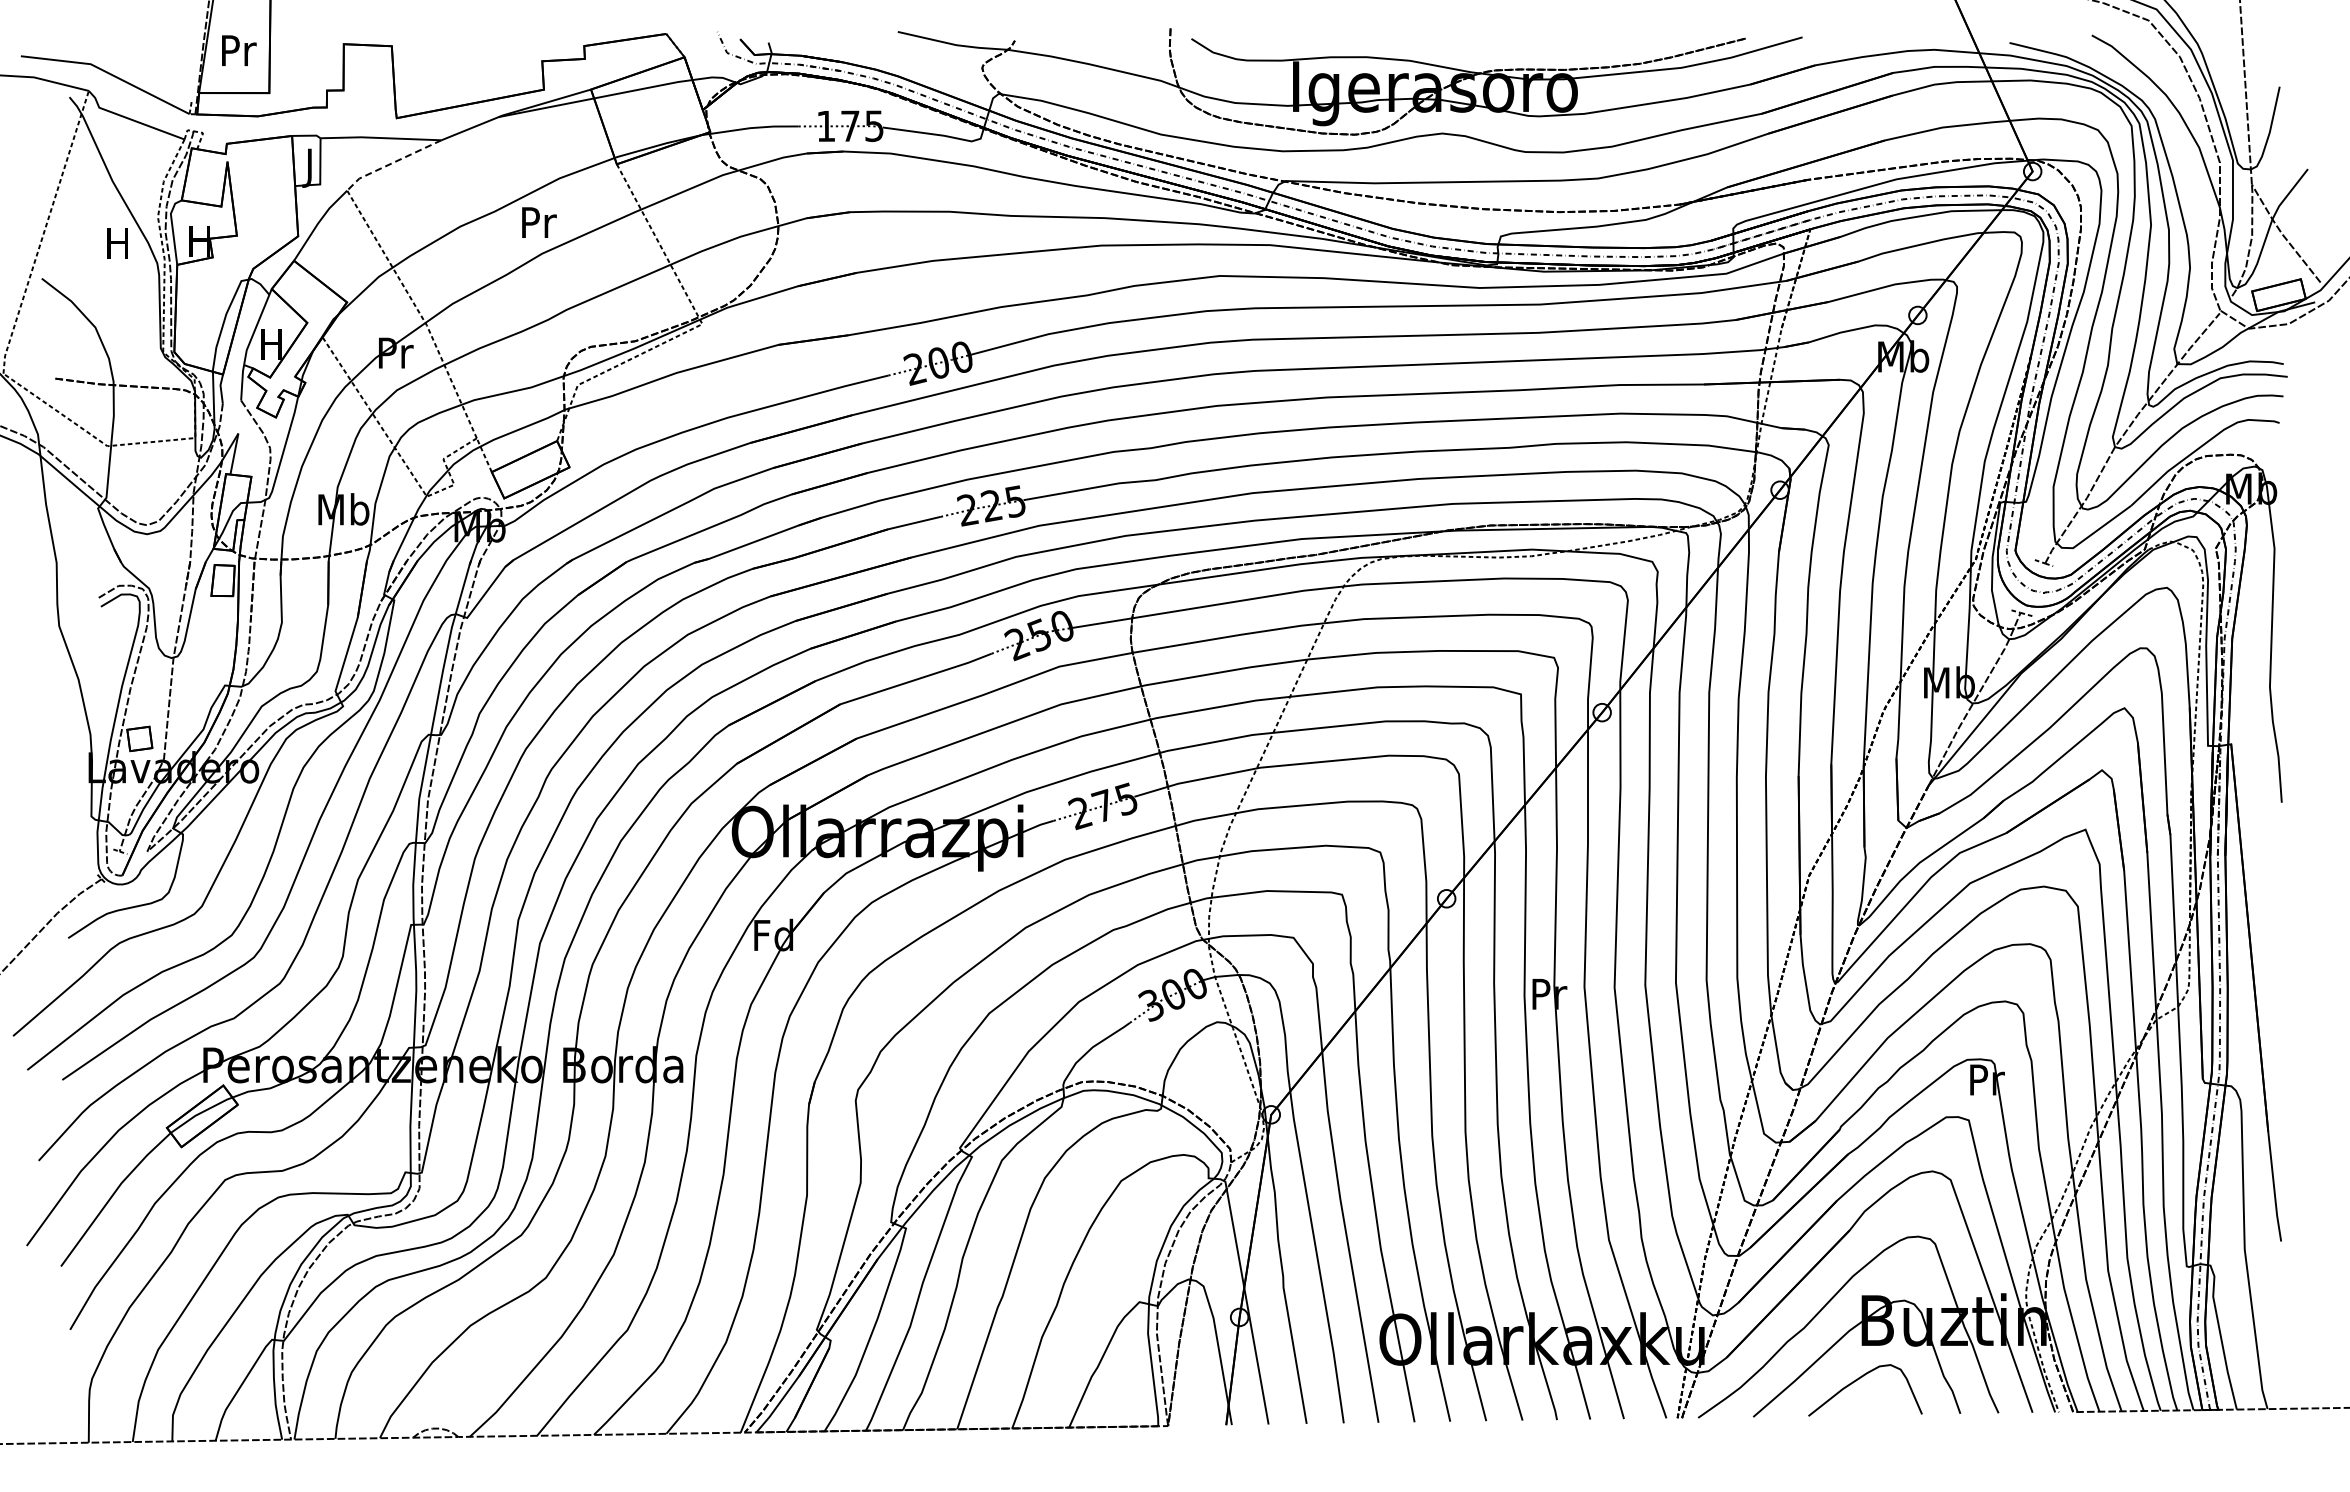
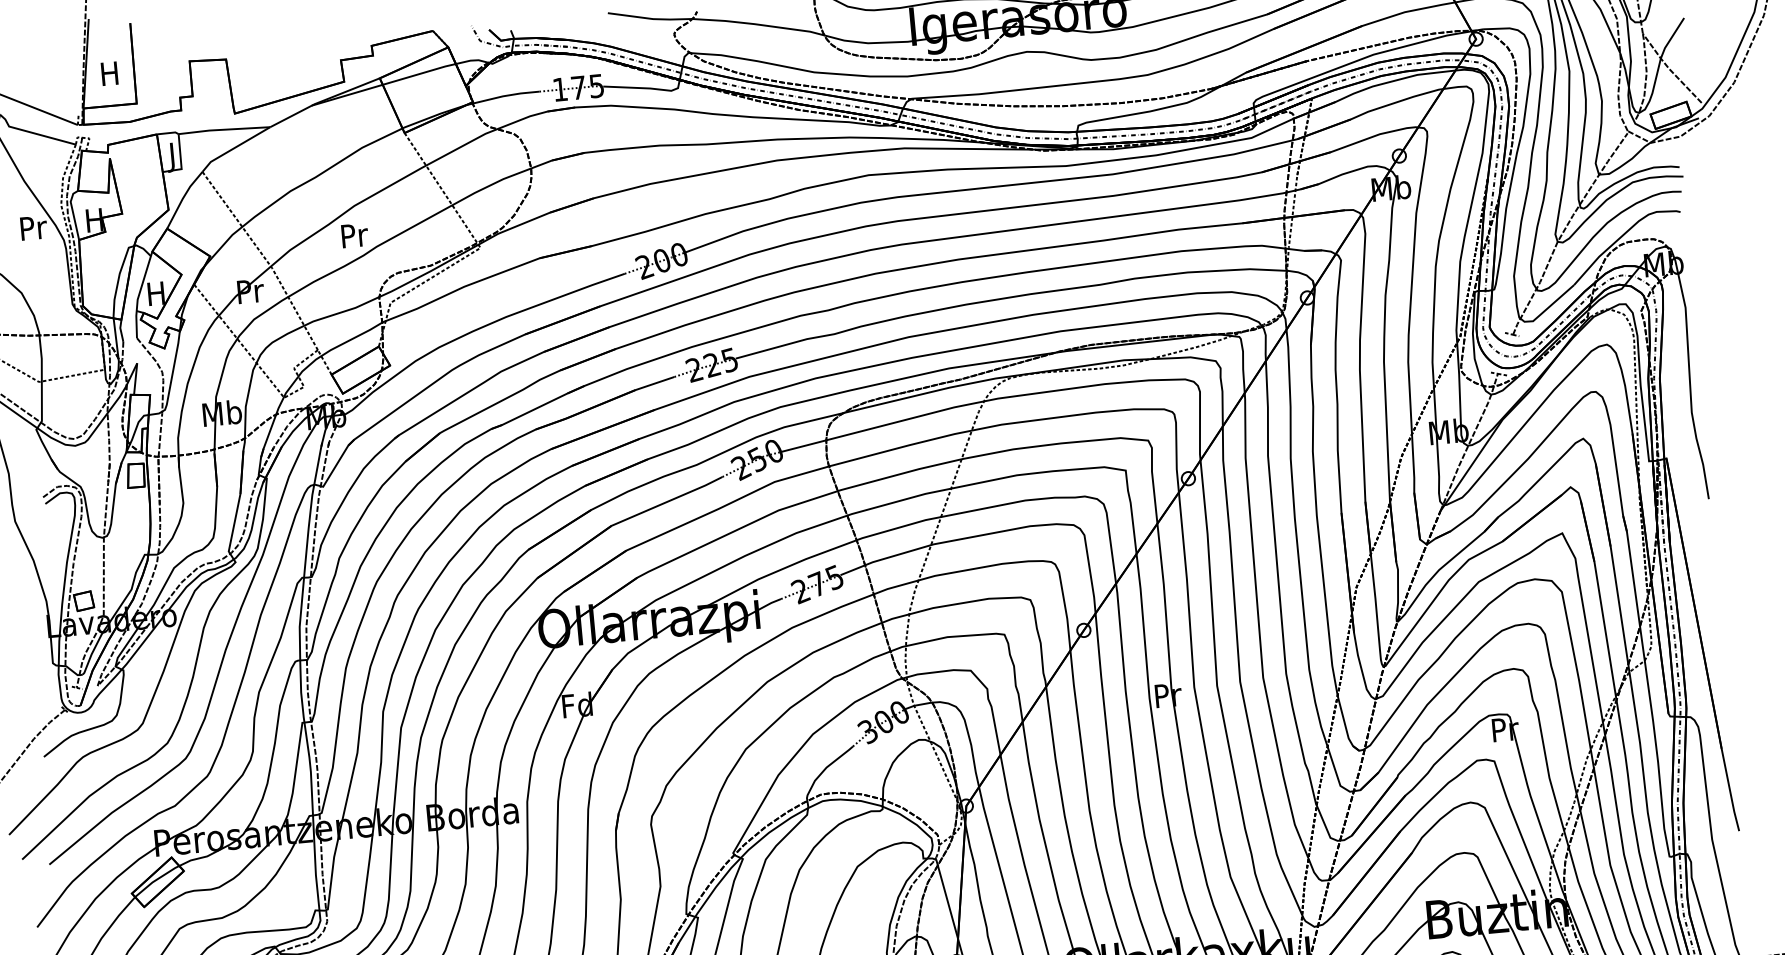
text: (239, 50) -> (111, 73), Pr -> H
line: (391, 163) -> (234, 148), dashed -> solid
text: (539, 222) -> (355, 235), moved
text: (119, 243) -> (33, 227), H -> Pr

